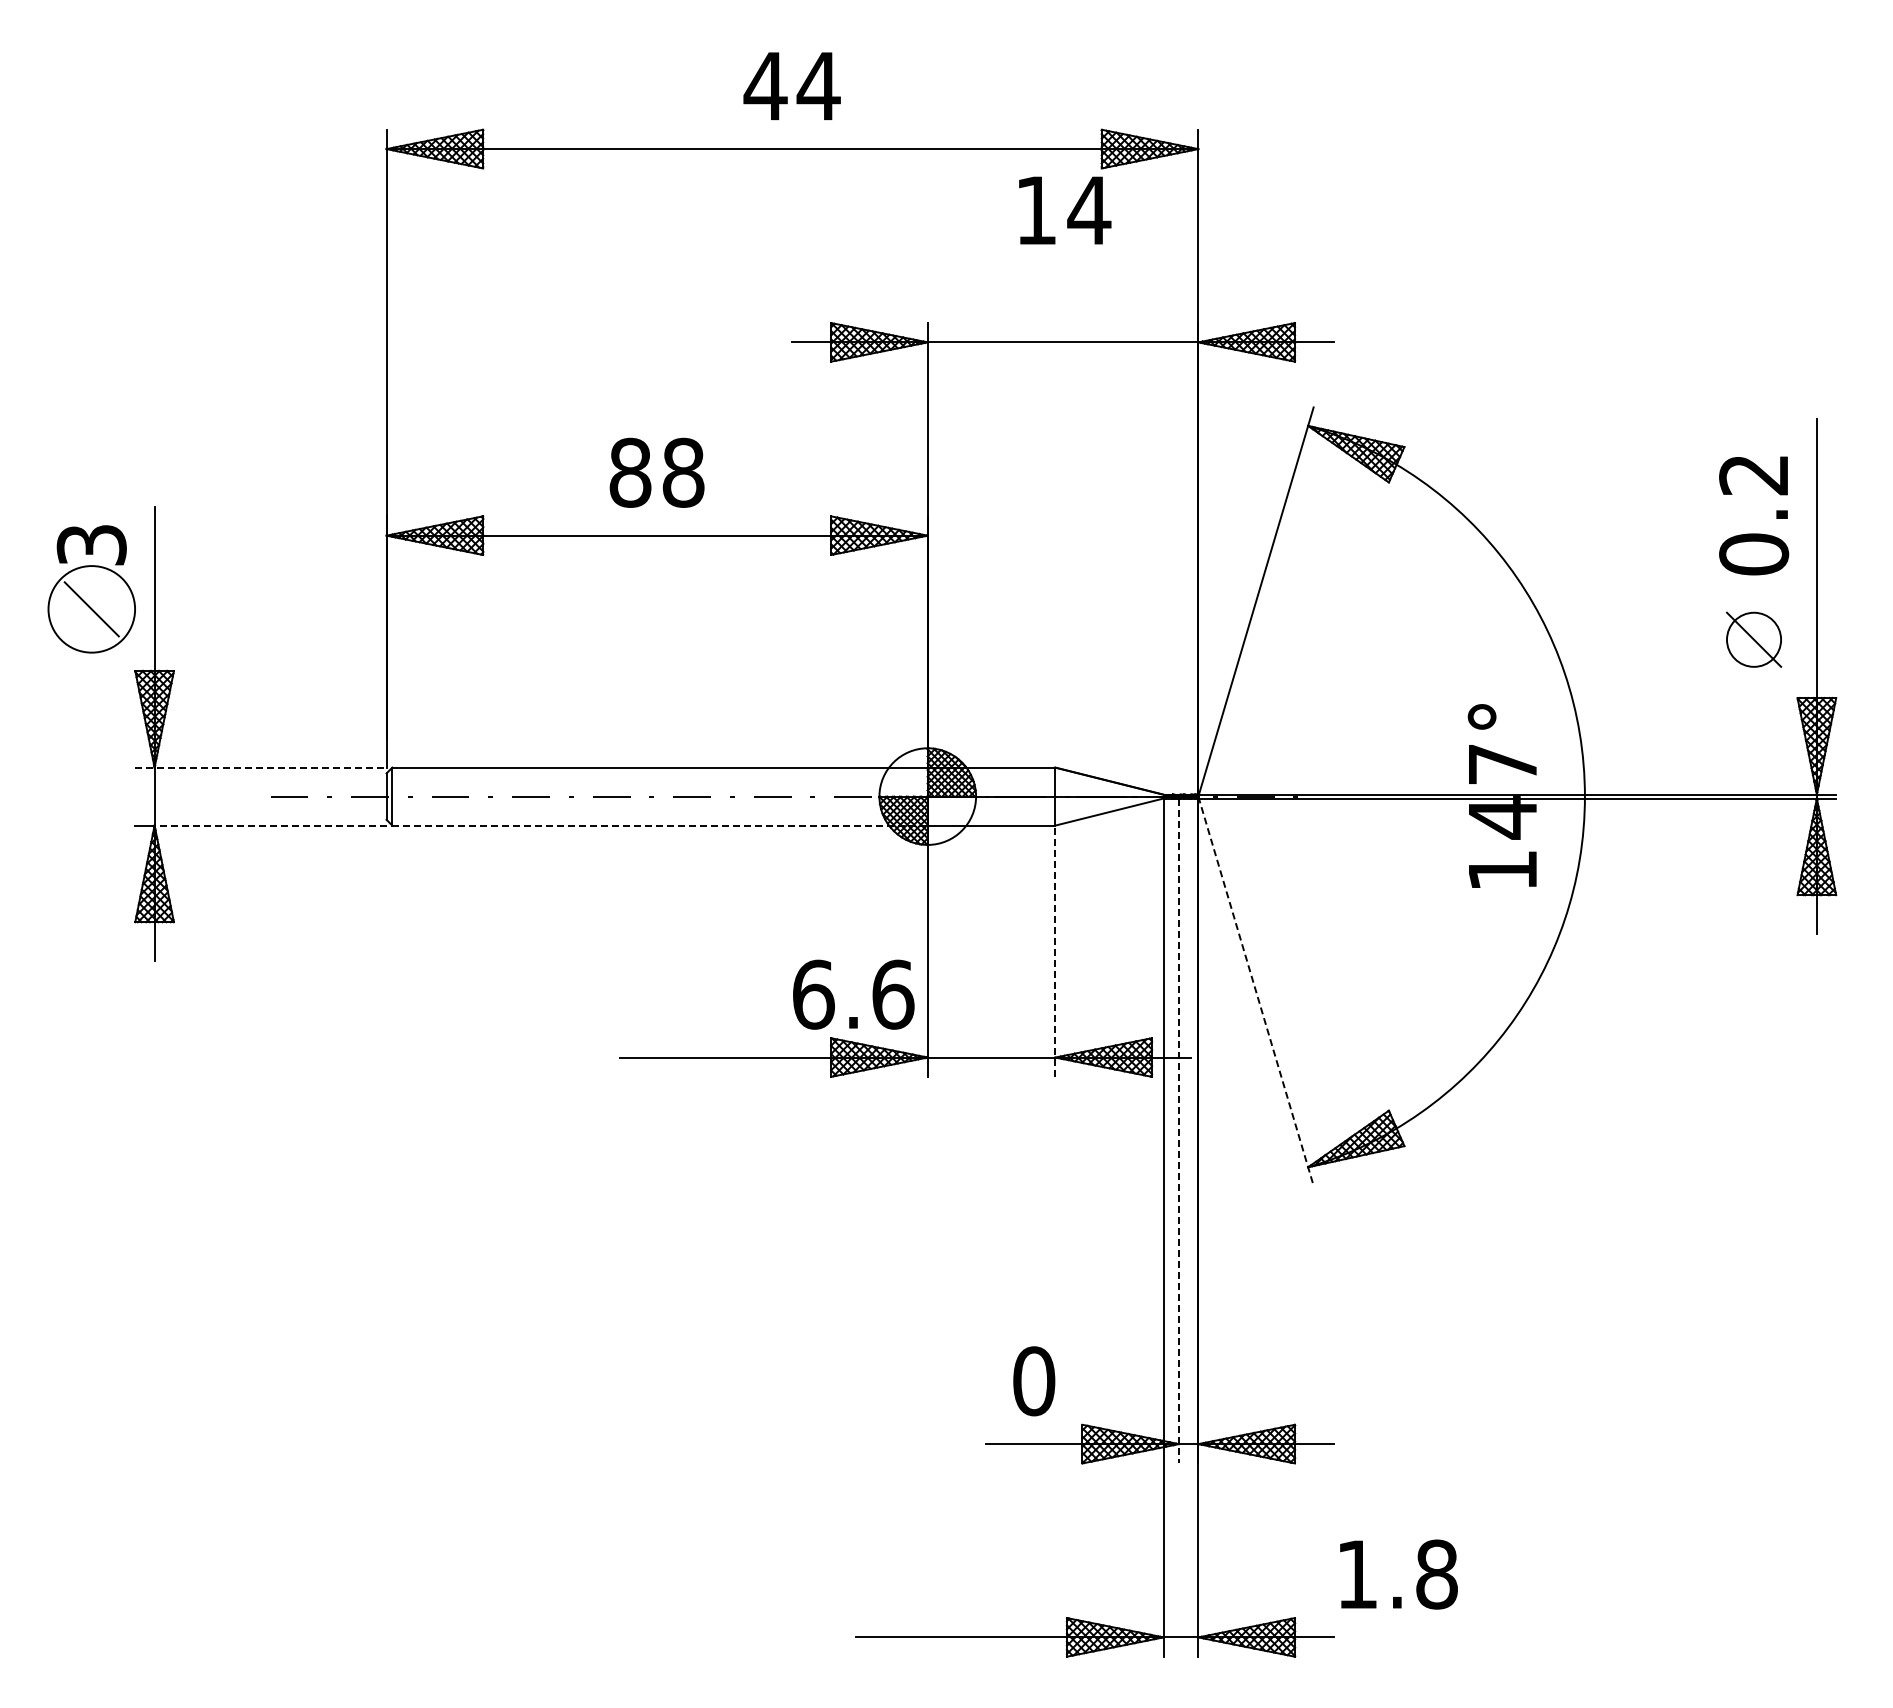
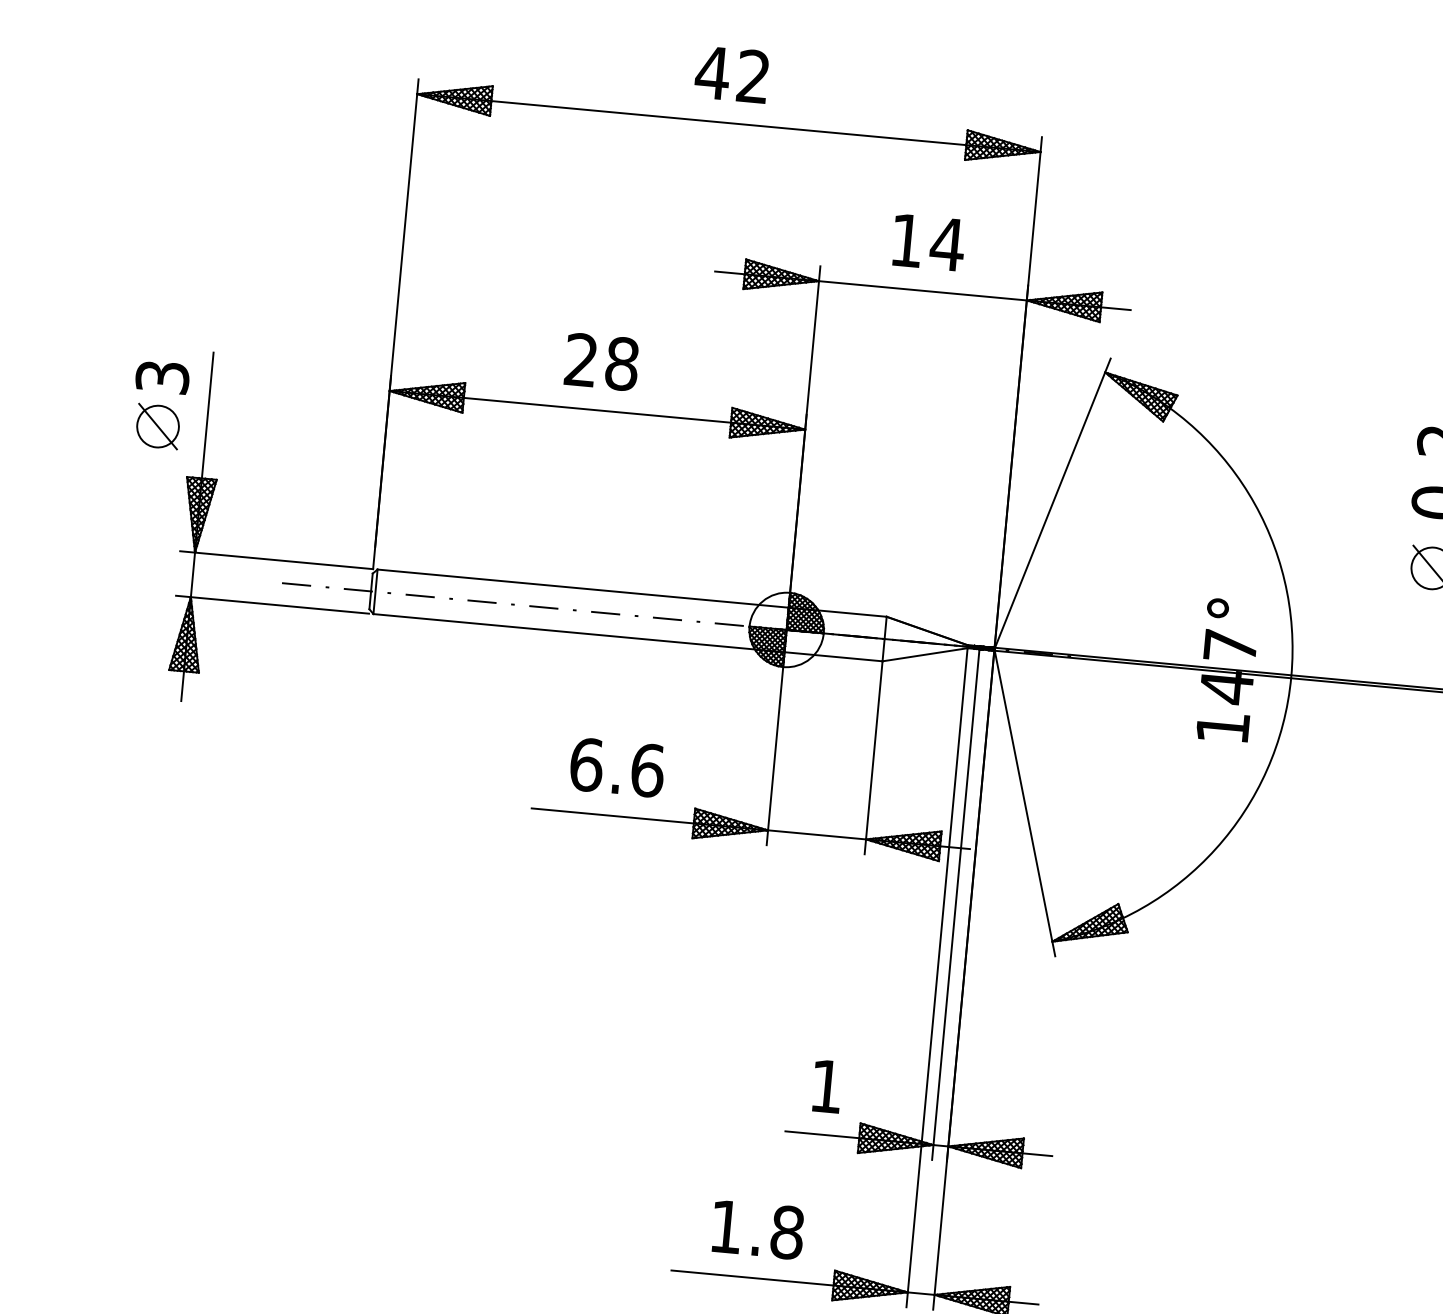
text: (818, 85) -> (753, 76), 44 -> 42
text: (1065, 210) -> (929, 242), moved
text: (630, 472) -> (581, 359), 88 -> 28
circle: (91, 609) -> (157, 426), size x0.62
line: (260, 767) -> (276, 560), dashed -> solid
line: (270, 825) -> (279, 605), dashed -> solid
line: (660, 825) -> (579, 633), dashed -> solid
line: (1055, 951) -> (873, 758), dashed -> solid
line: (1256, 991) -> (1025, 803), dashed -> solid
text: (853, 994) -> (617, 767), moved
line: (1179, 1131) -> (956, 905), dashed -> solid
text: (1034, 1381) -> (826, 1086), 0 -> 1
text: (1398, 1574) -> (757, 1229), moved

